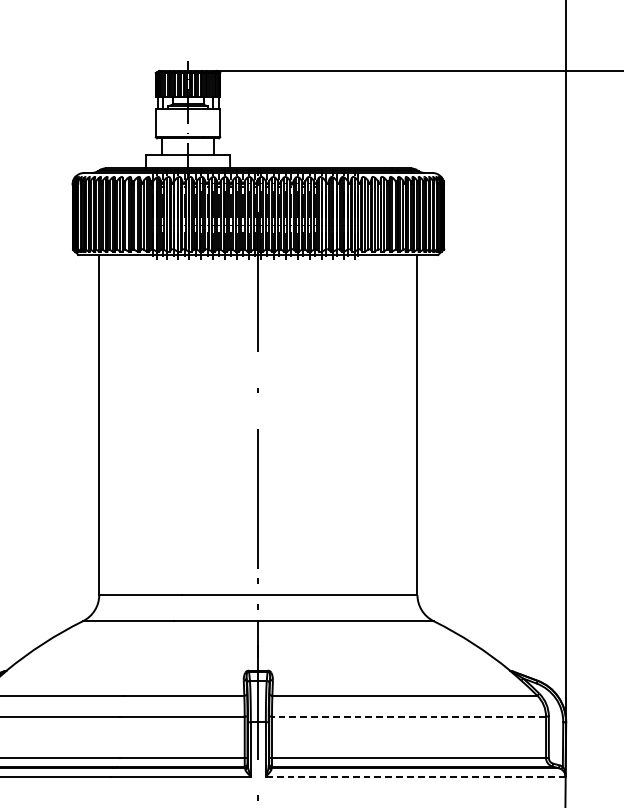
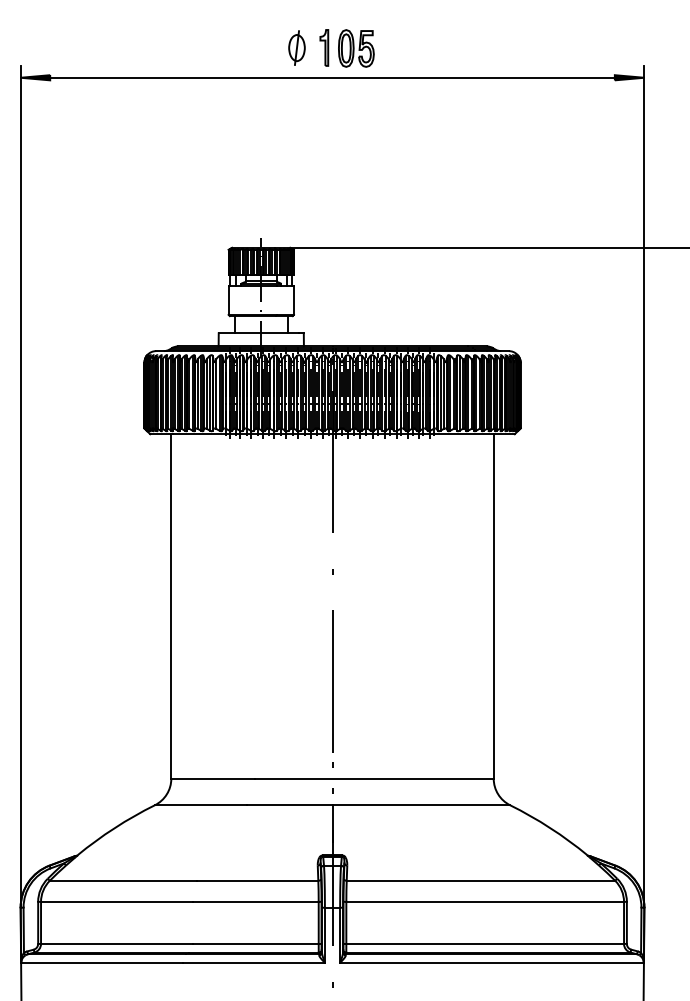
line: (409, 716) -> (485, 901), dashed -> solid
line: (415, 776) -> (491, 962), dashed -> solid

